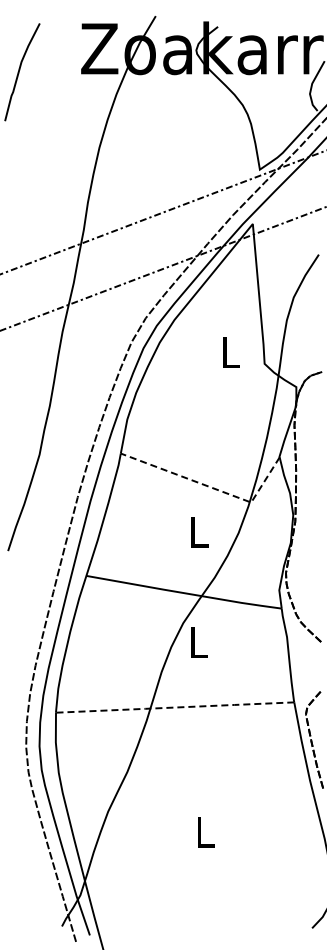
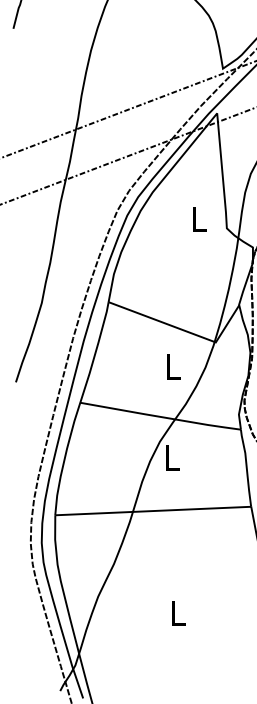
line: (211, 487) -> (183, 330), dashed -> solid
line: (175, 707) -> (153, 511), dashed -> solid

